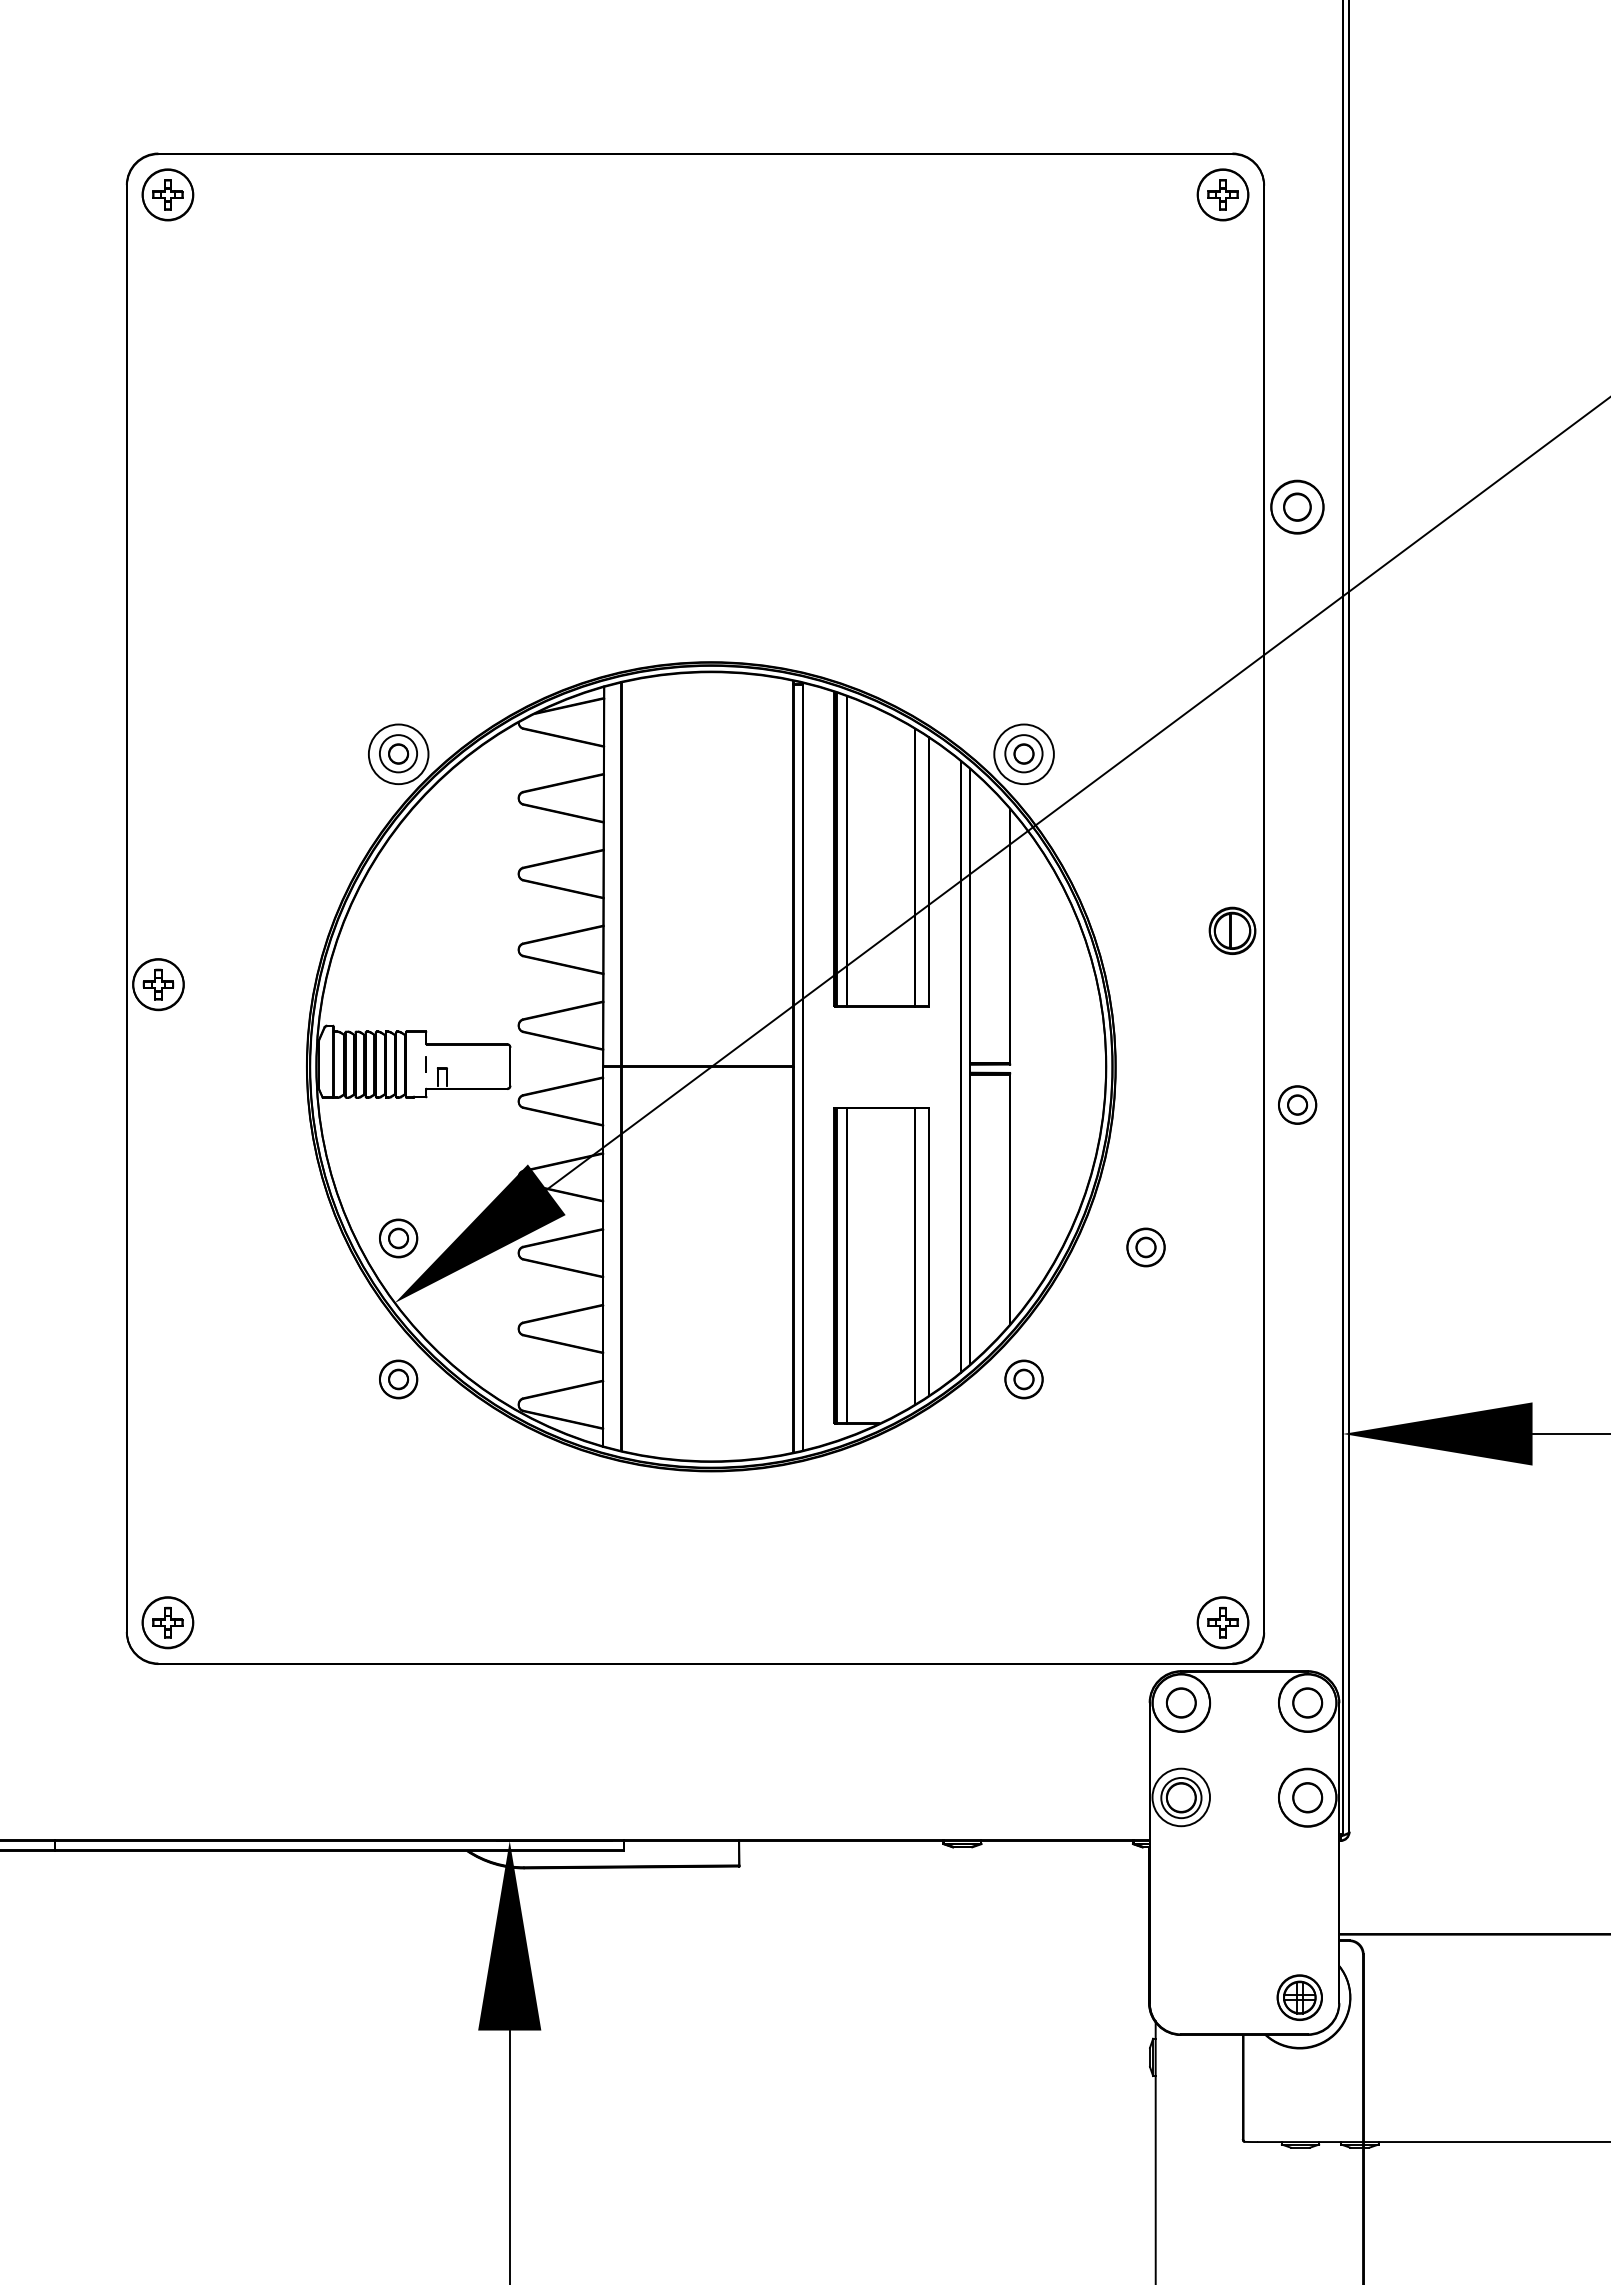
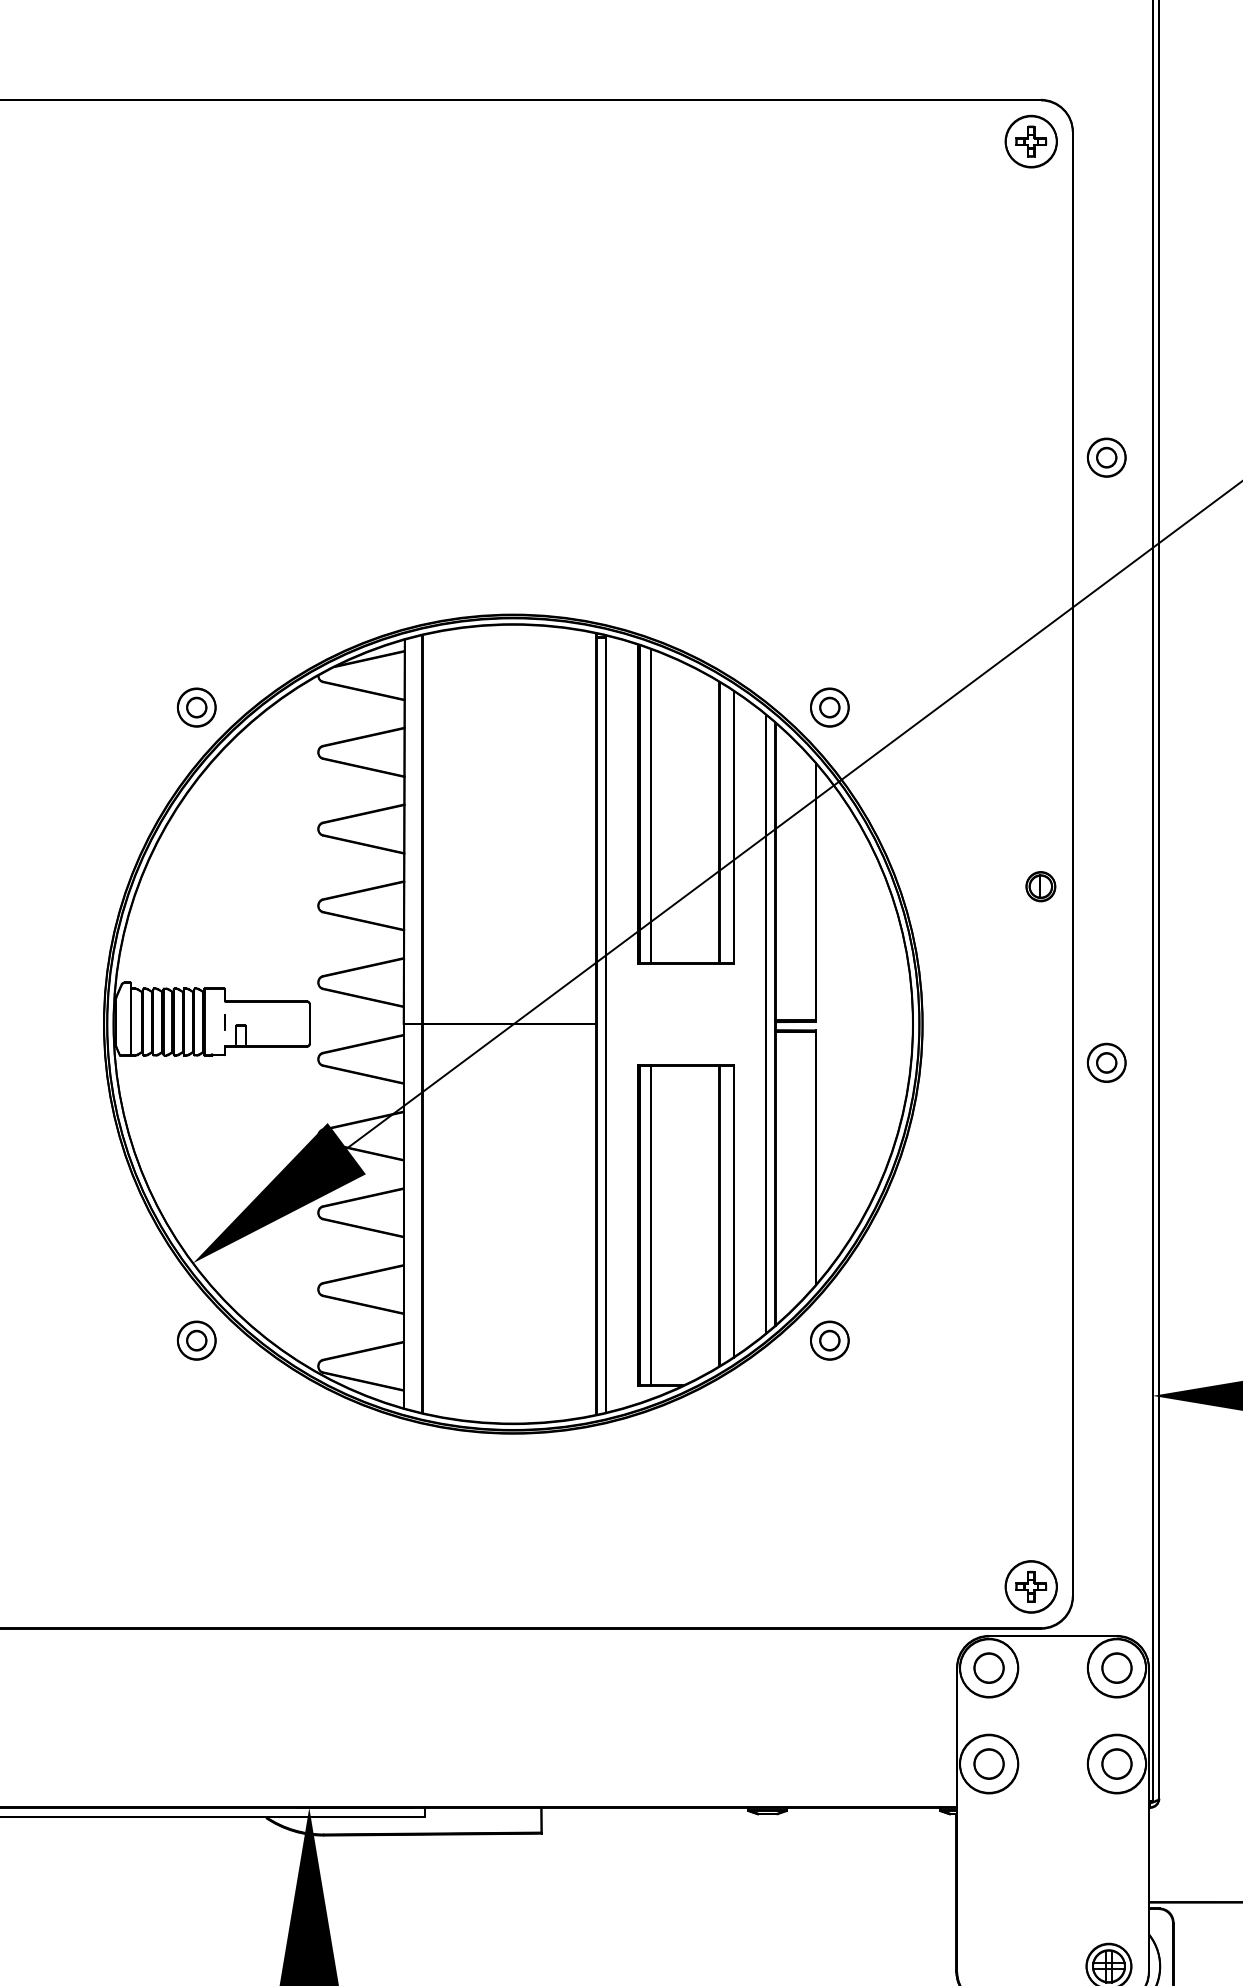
part: (1297, 506) -> (1106, 457), size x0.71
circle: (398, 753) -> (196, 707), size x0.62
circle: (1023, 753) -> (829, 707), size x0.62
part: (1232, 930) -> (1040, 886), size x0.62
part: (398, 1238) -> (196, 1197), removed
part: (1145, 1247) -> (952, 1207), removed
circle: (1181, 1797) -> (989, 1763), size x1.43

